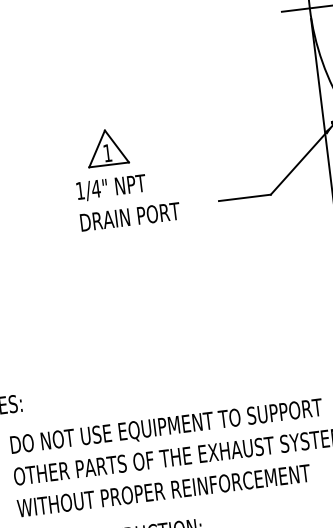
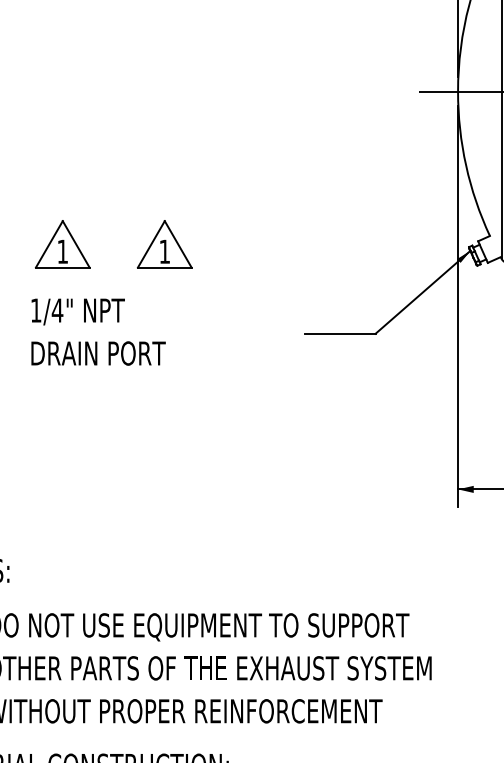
part: (31, 157) -> (62, 244), added
text: (128, 200) -> (98, 331), moved

